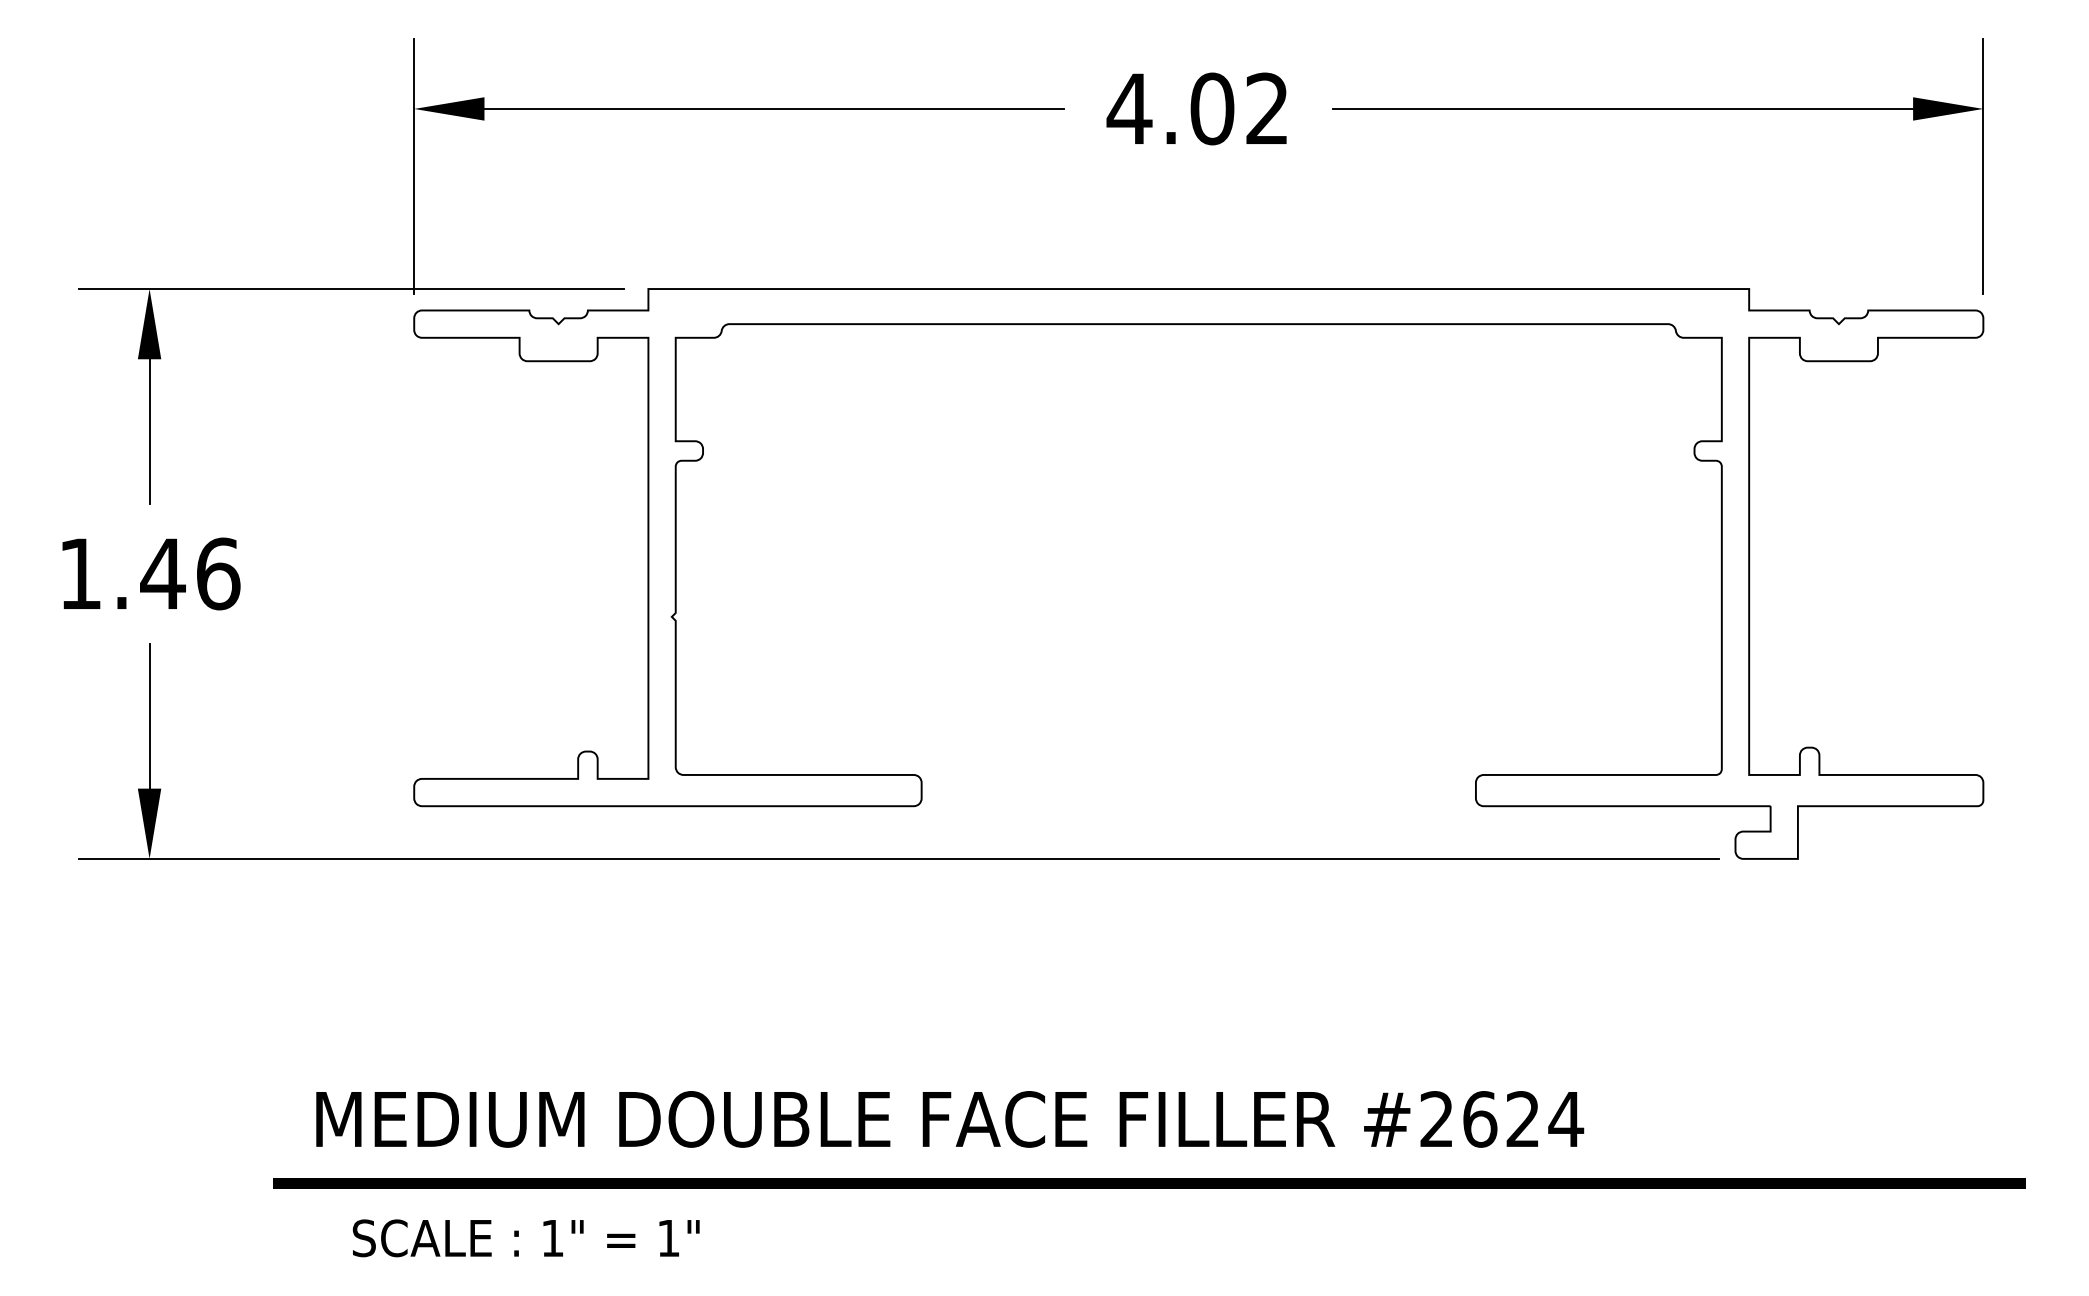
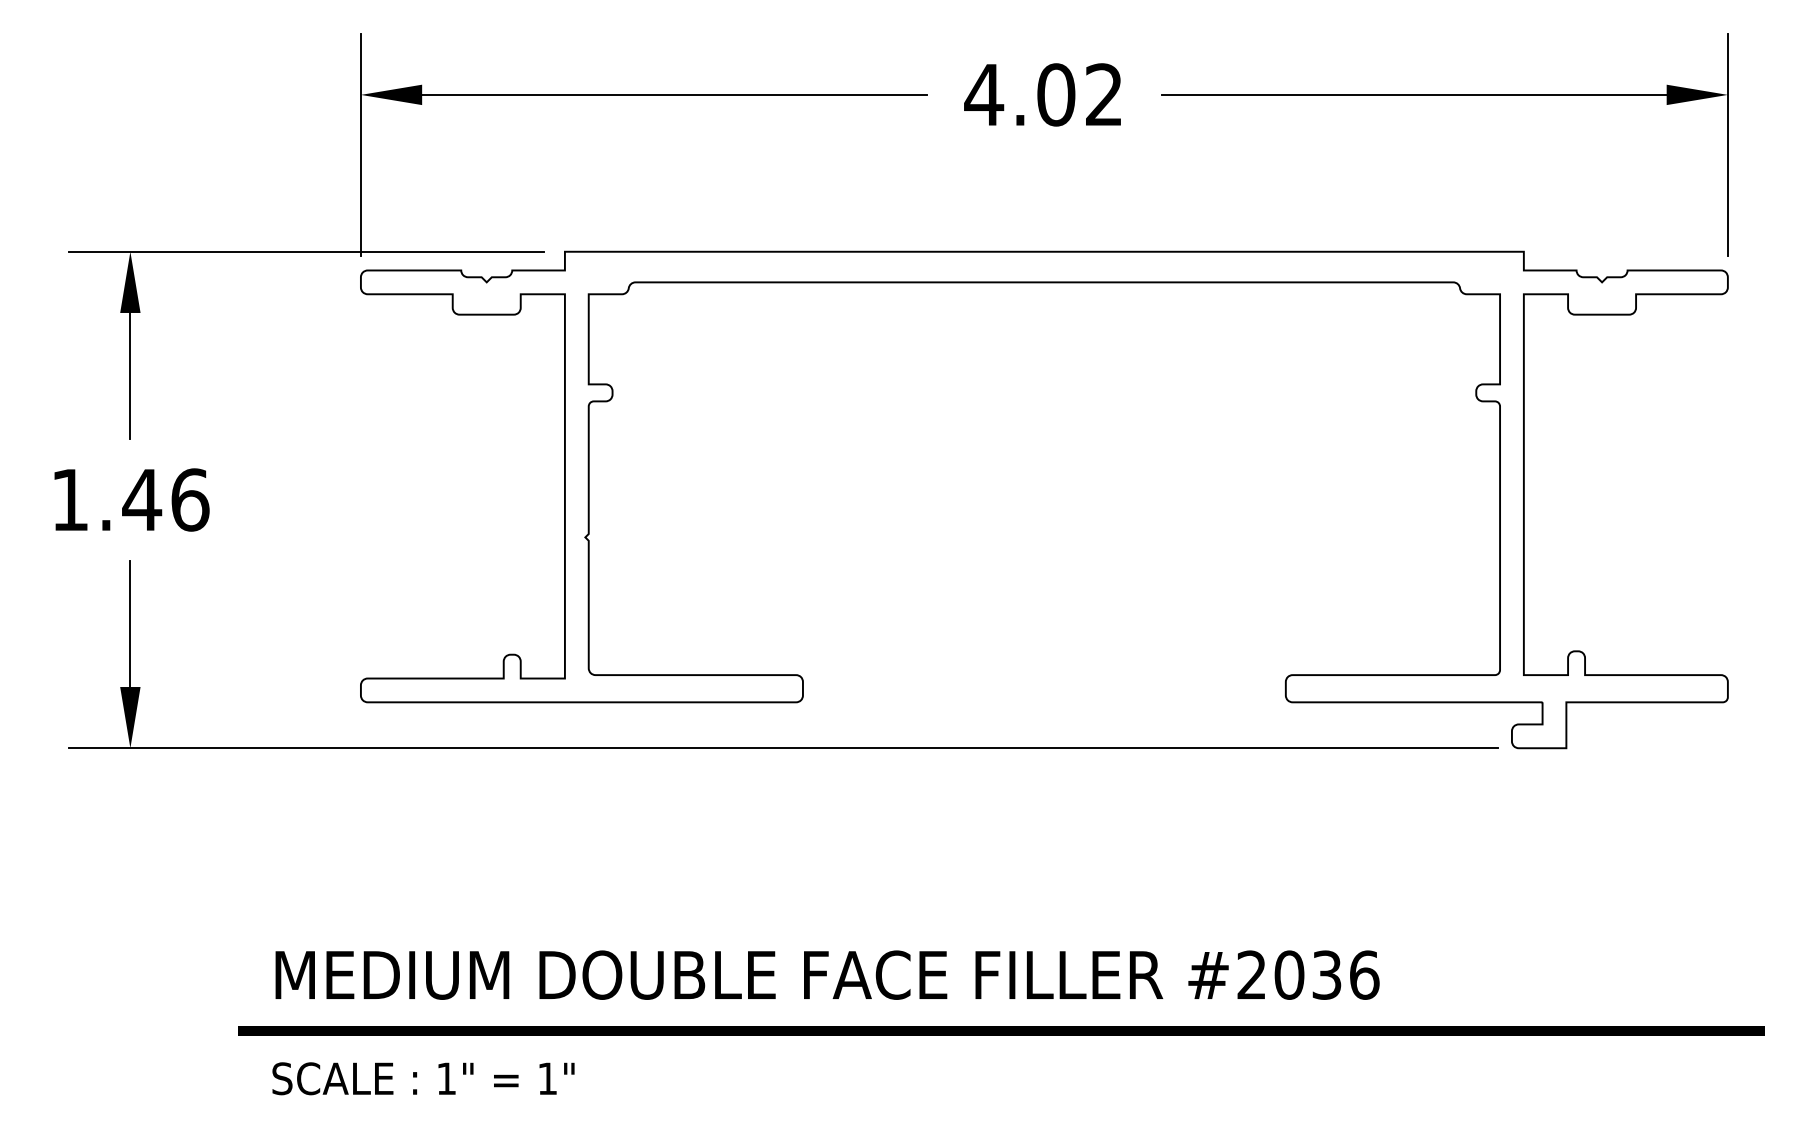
text: (1523, 1118) -> (1327, 974), #2624 -> #2036
text: (526, 1238) -> (423, 1078), moved

